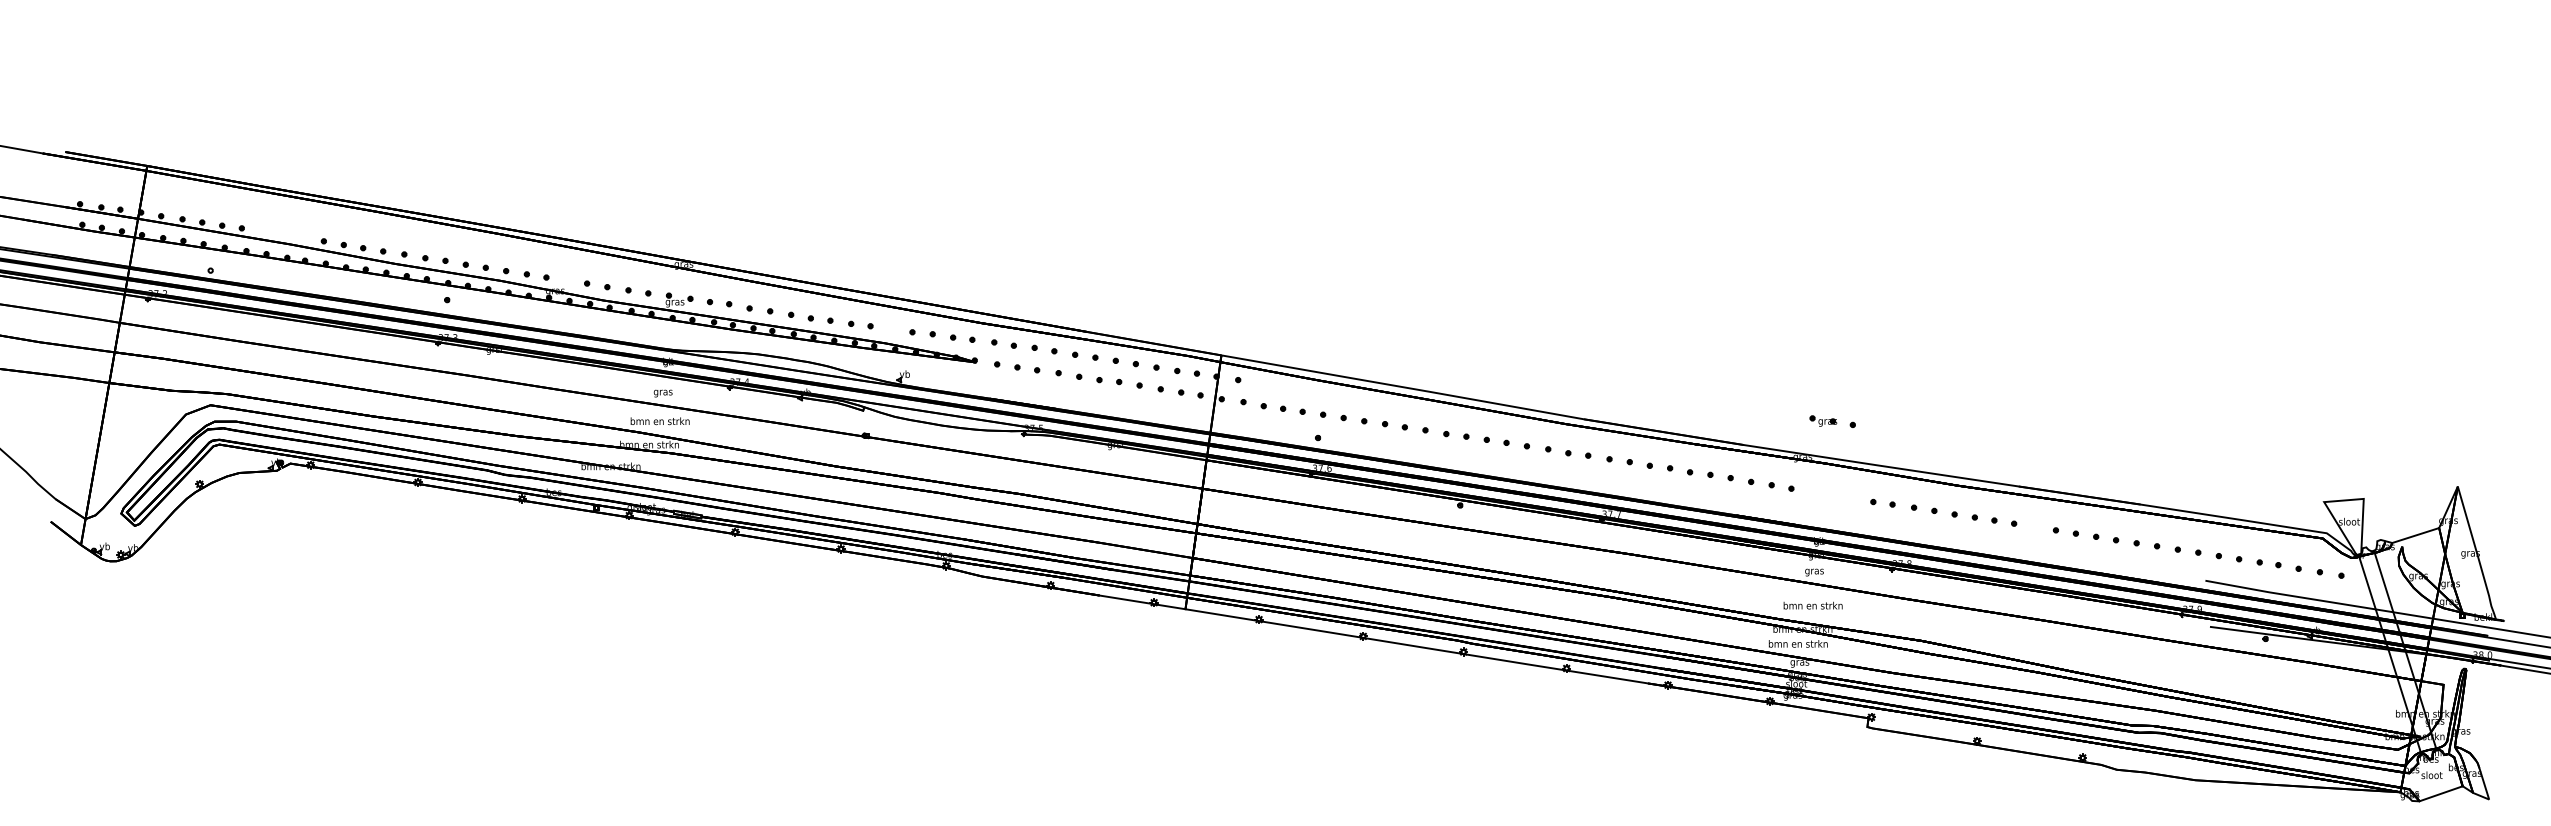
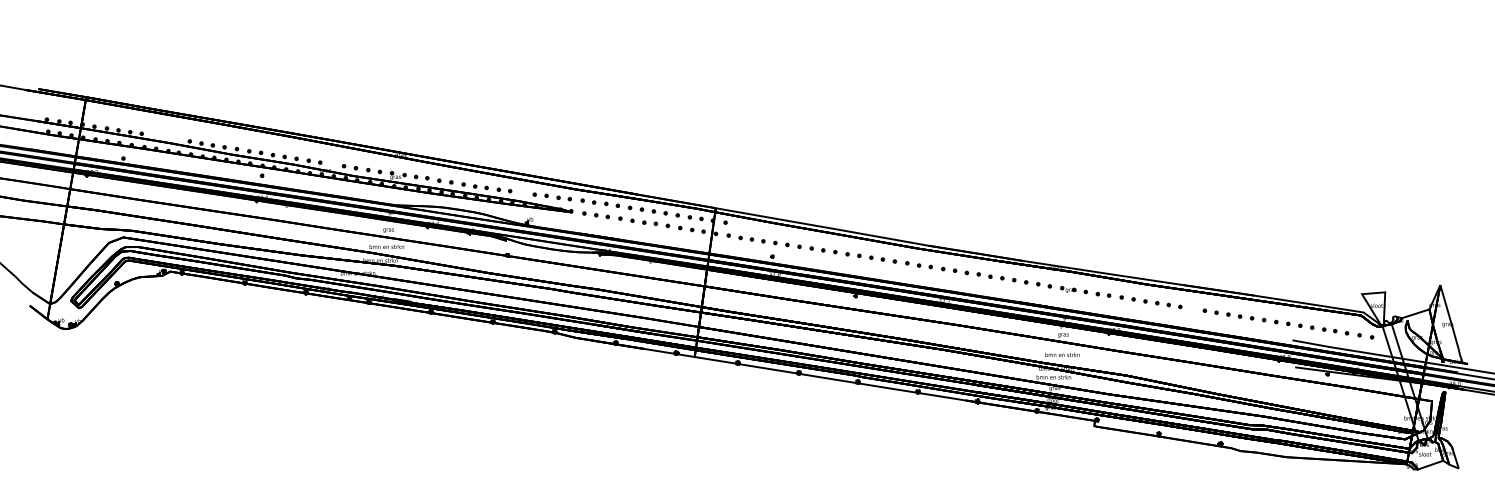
part: (1831, 422) -> (1073, 290), moved

